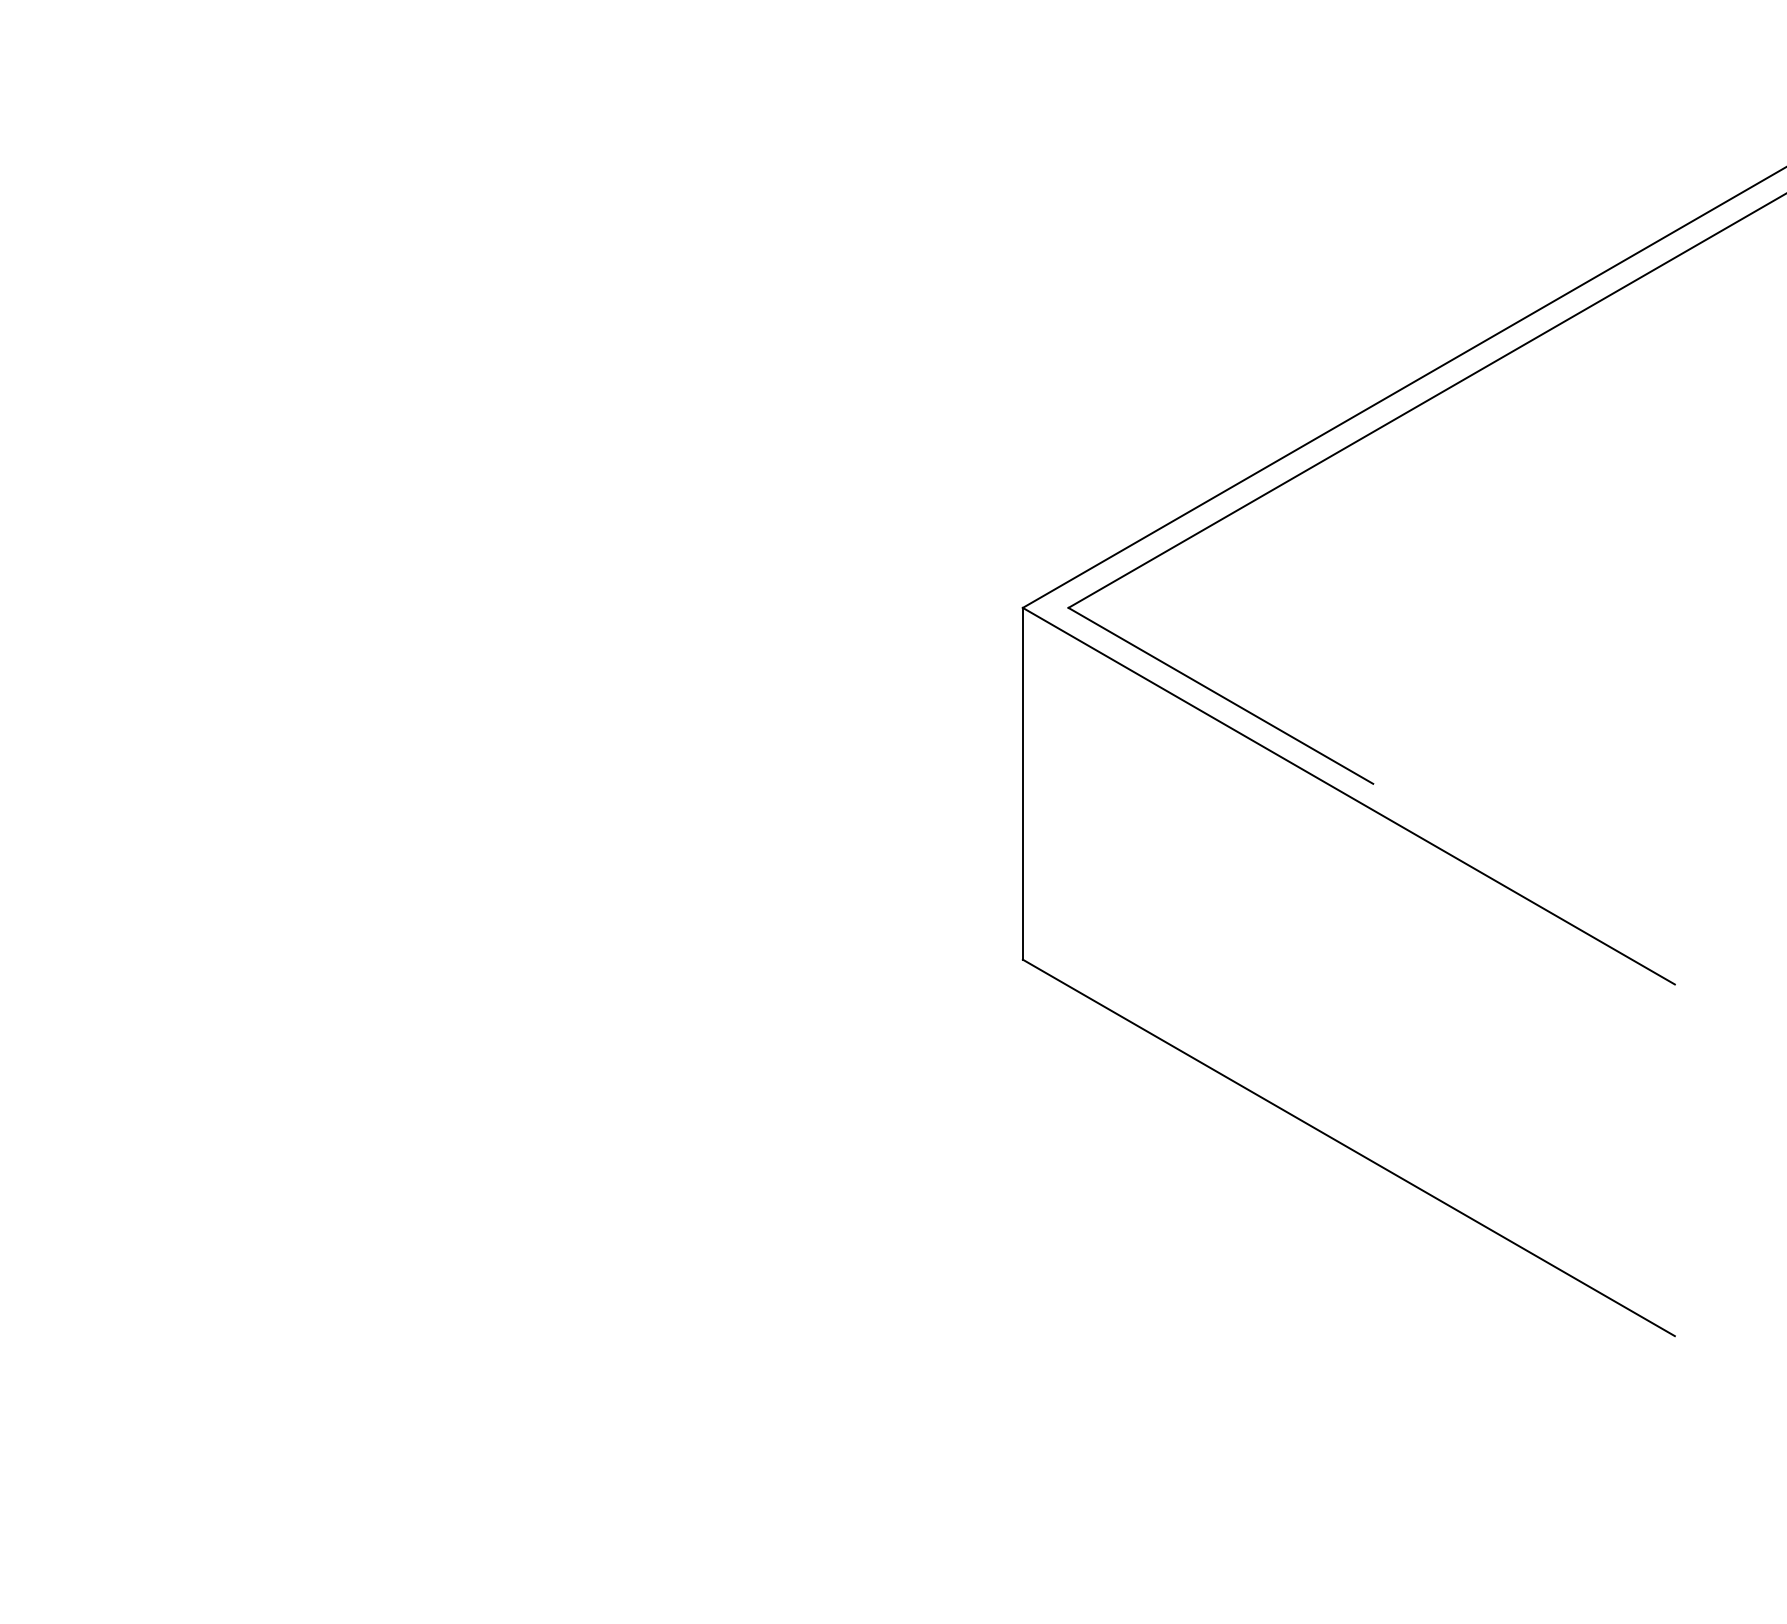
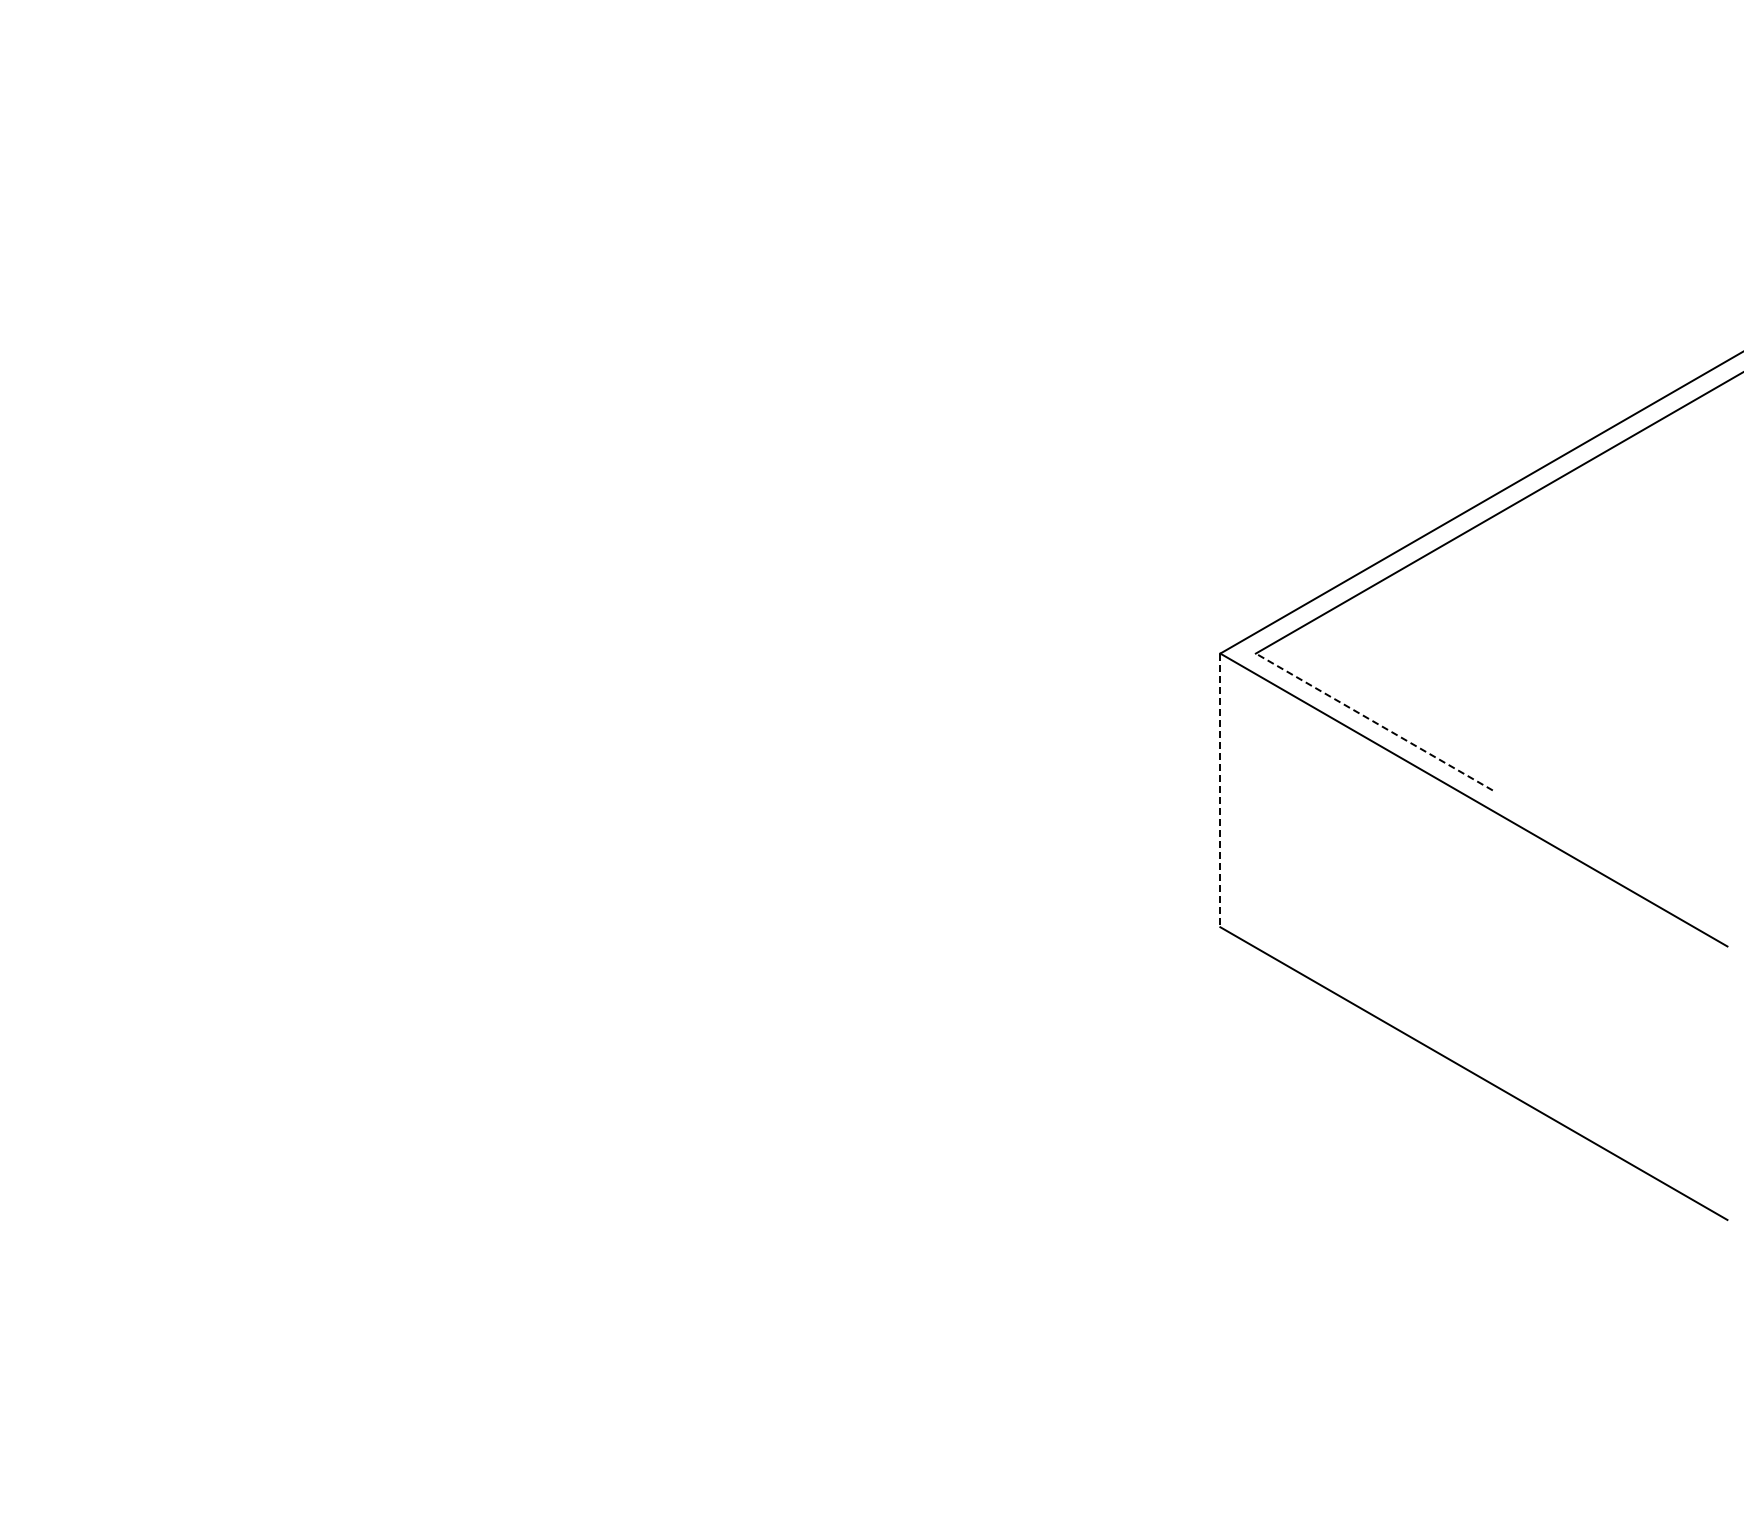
line: (1221, 696) -> (1374, 722), solid -> dashed
line: (1023, 783) -> (1220, 790), solid -> dashed

